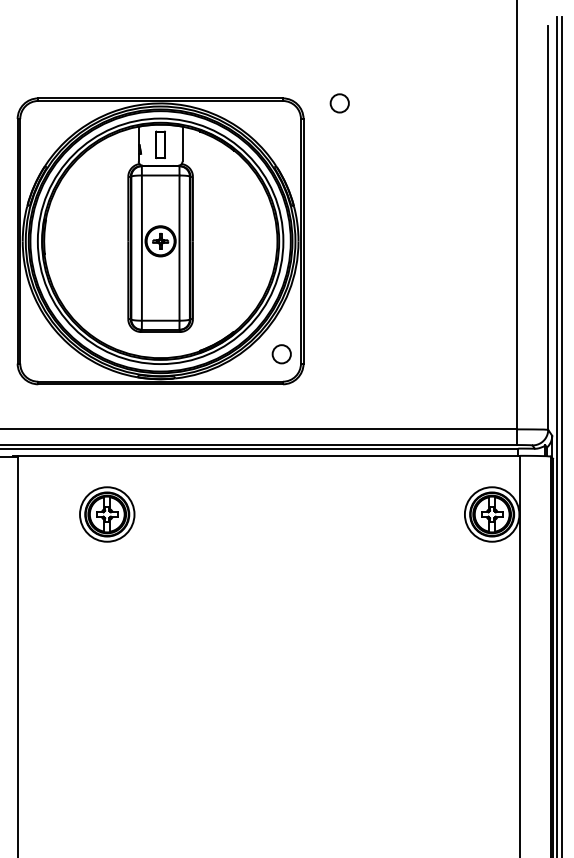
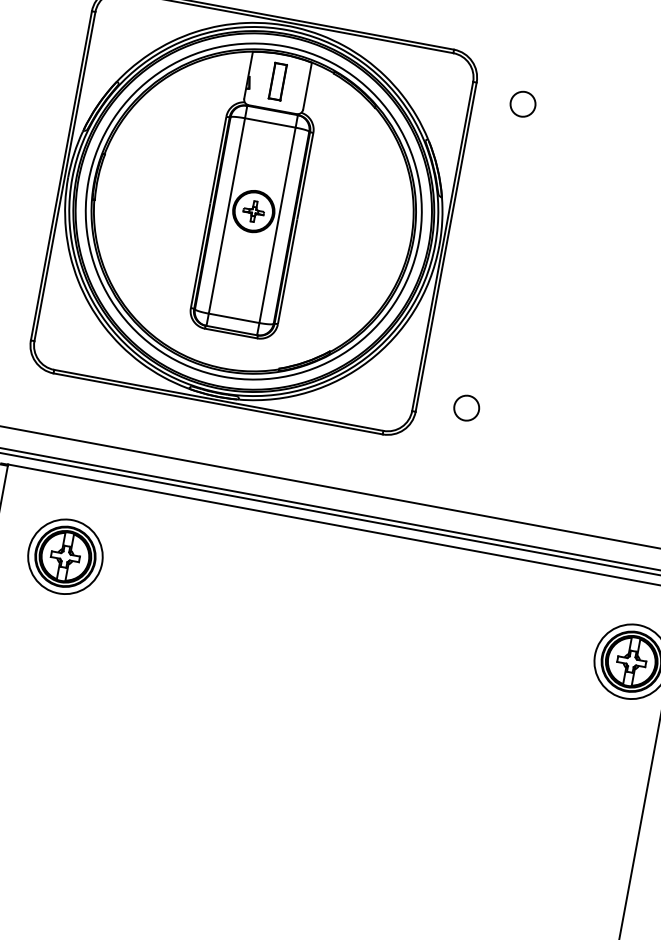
circle: (339, 103) -> (522, 104), moved
circle: (281, 354) -> (466, 408), moved
part: (107, 514) -> (65, 556), moved

